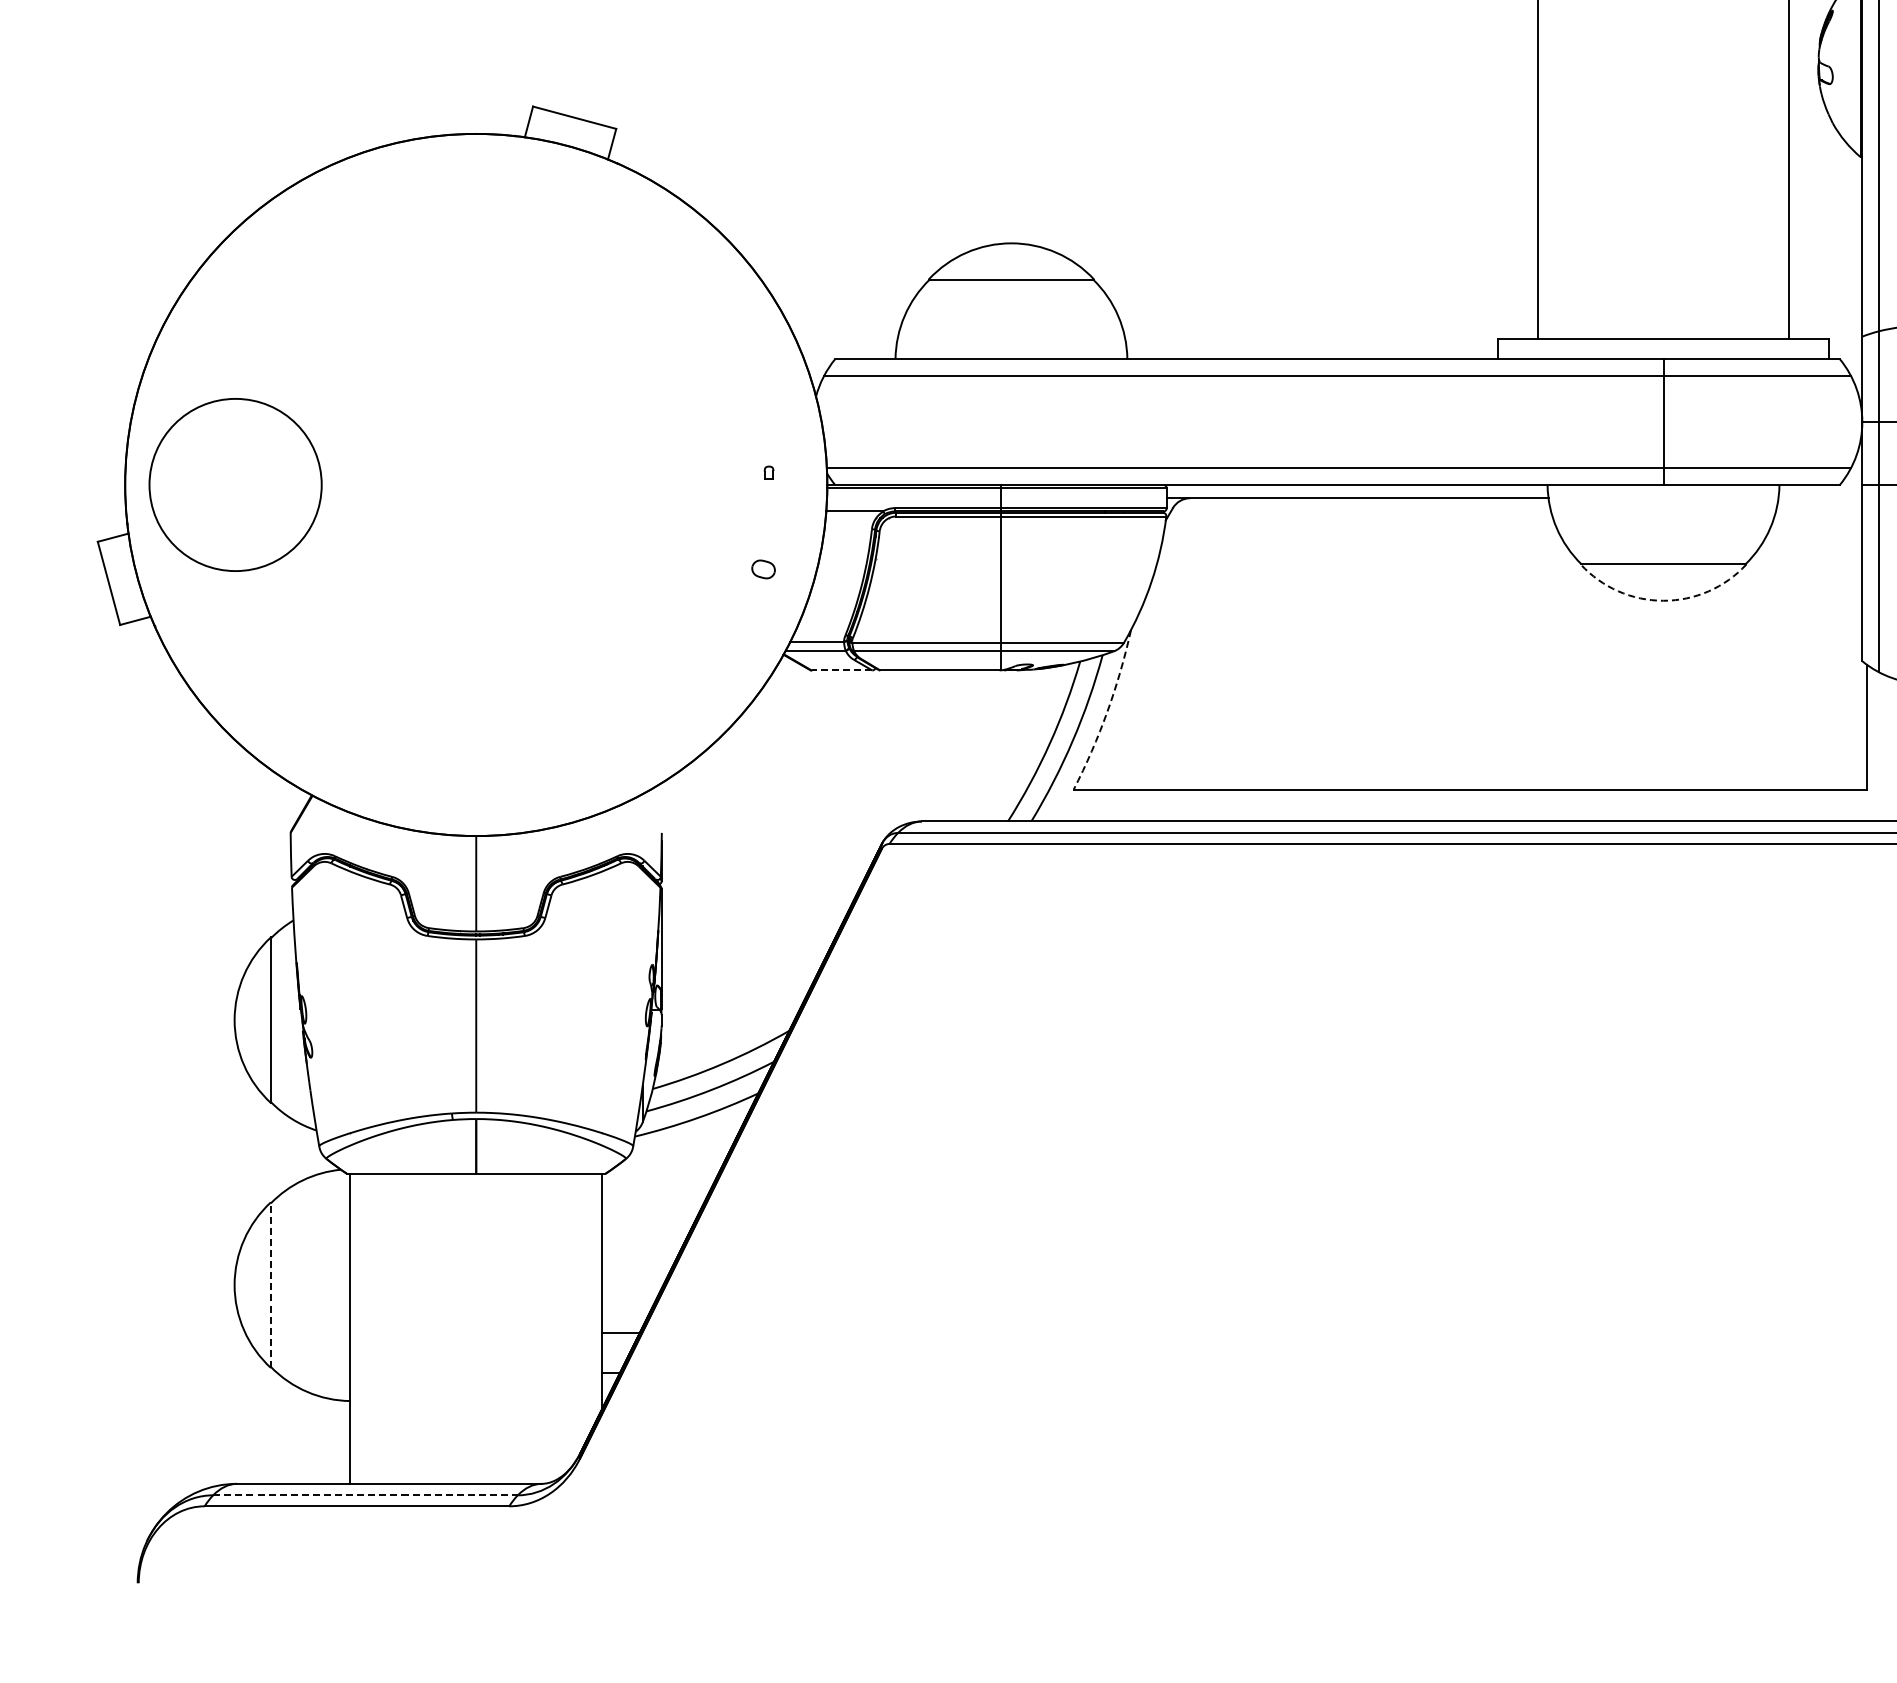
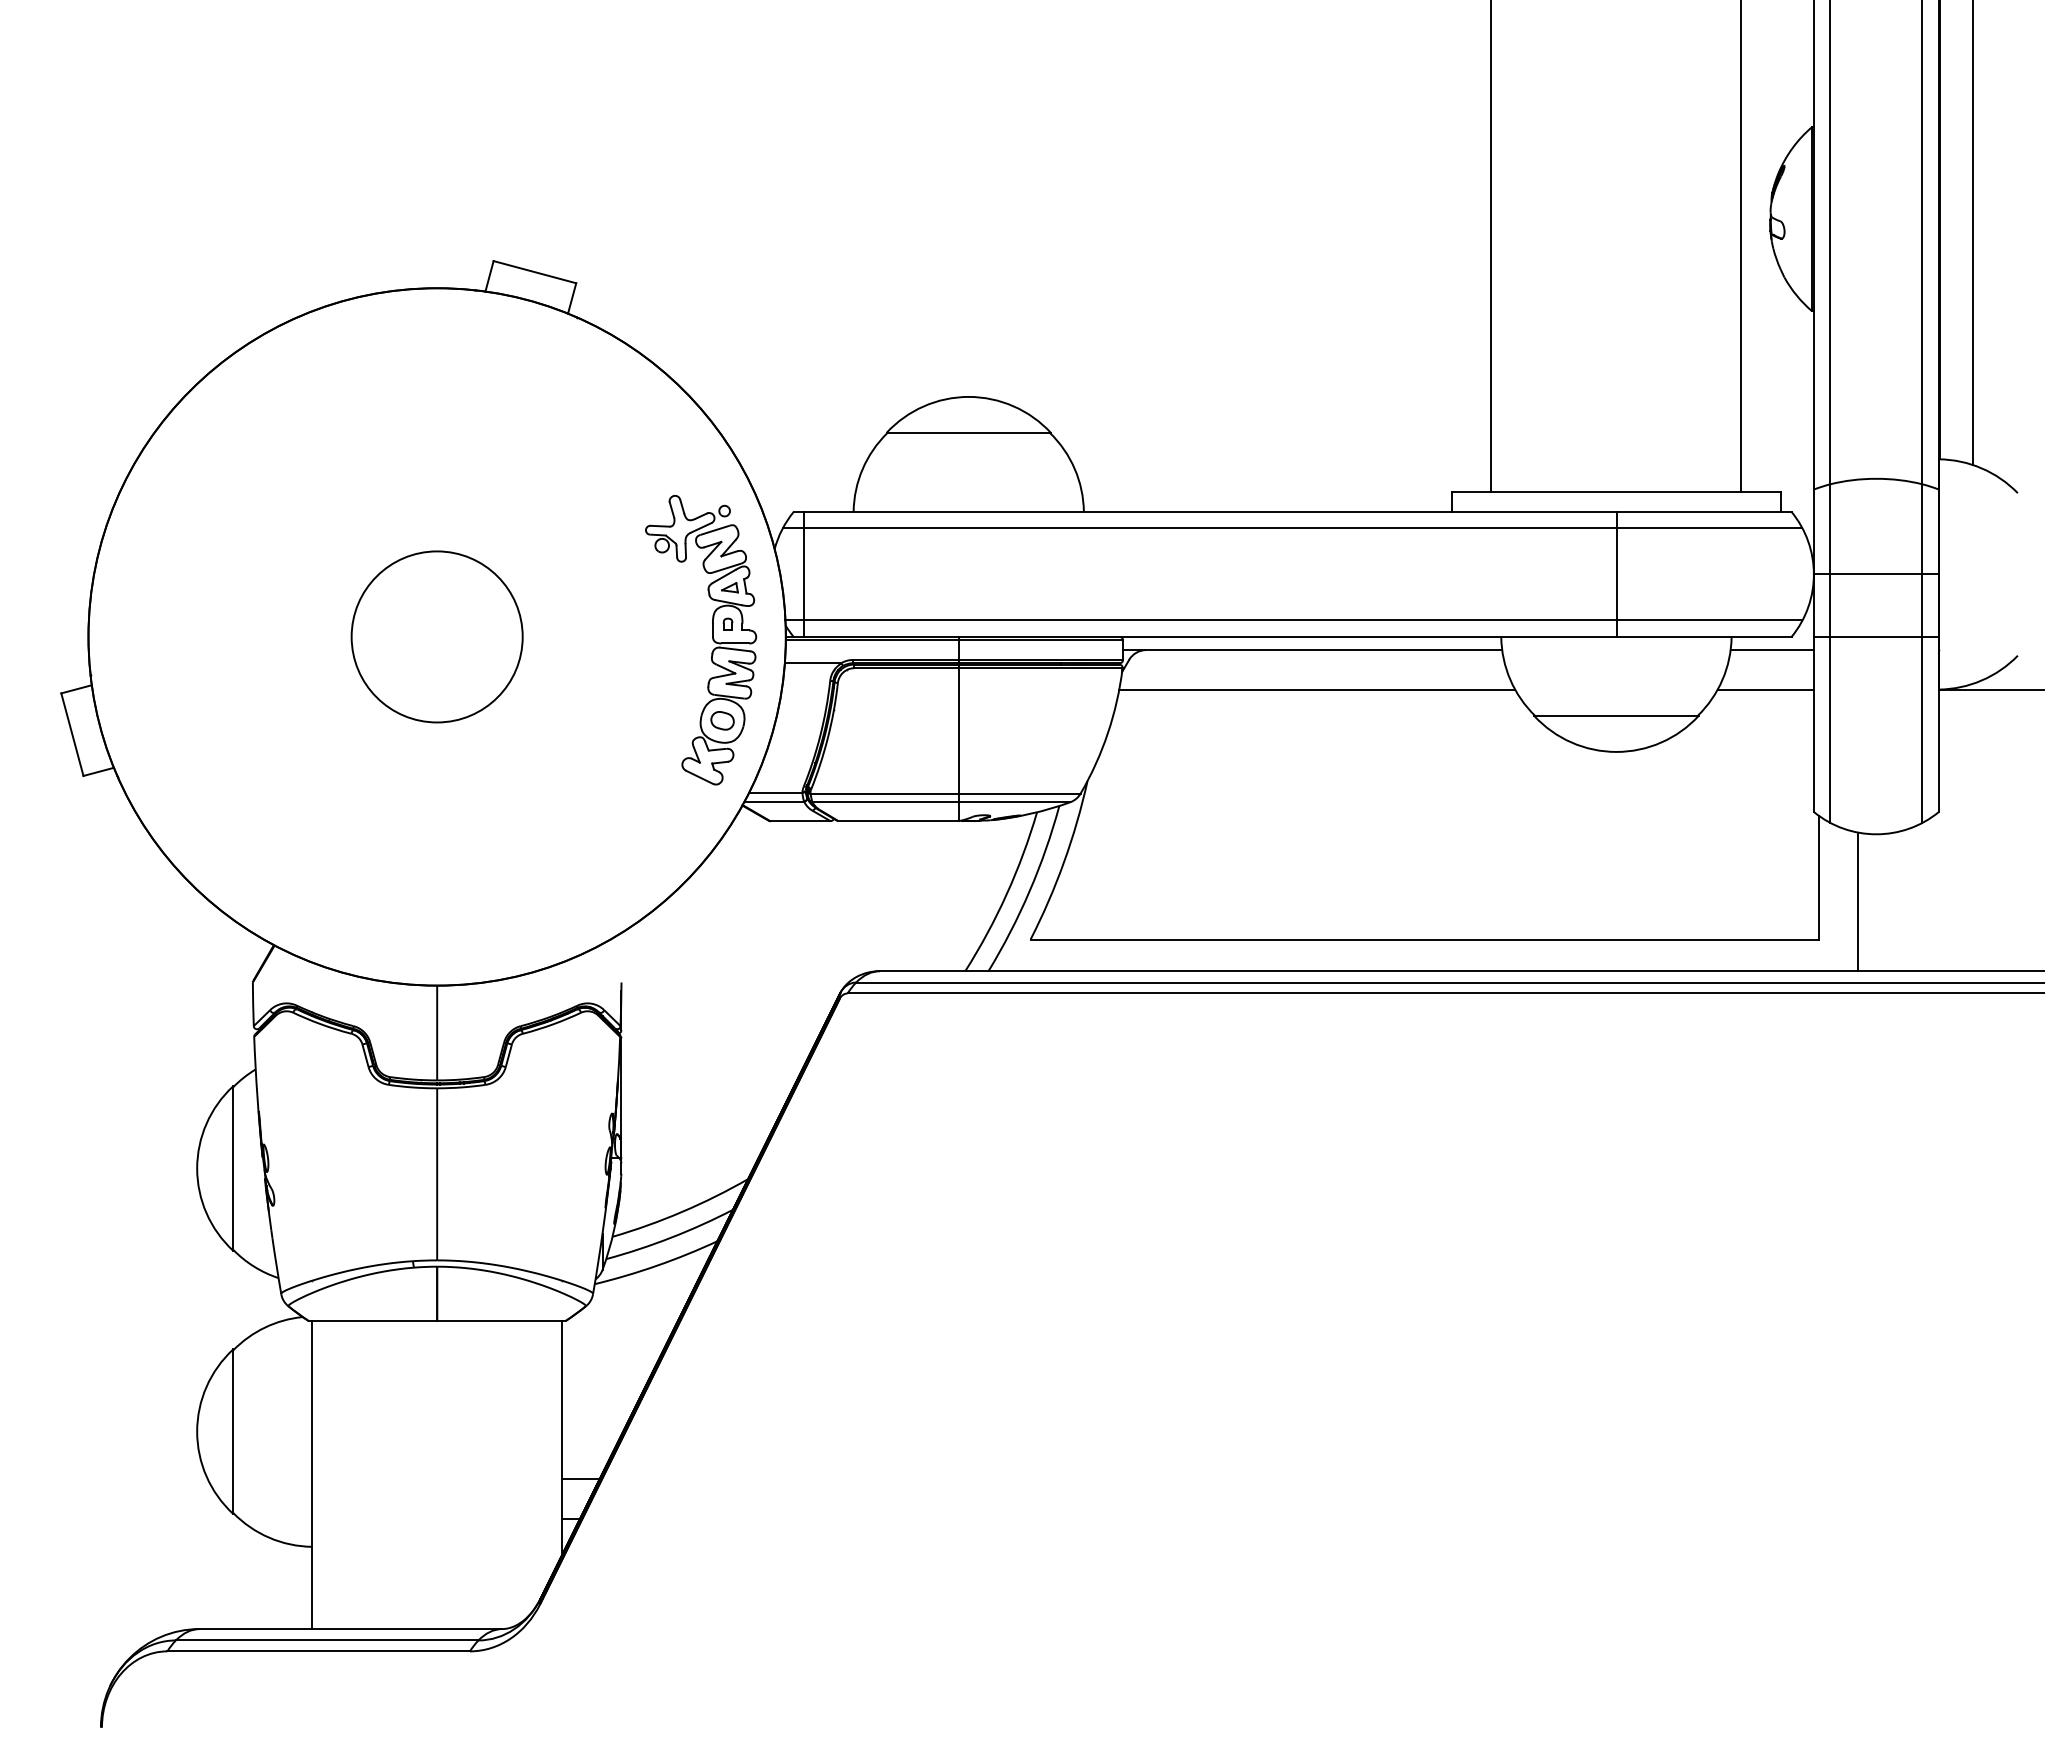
line: (846, 421) -> (804, 573), added
circle: (234, 484) -> (436, 636), moved
part: (753, 488) -> (712, 640), added
line: (1819, 498) -> (1771, 650), added
line: (1362, 537) -> (1317, 689), added
line: (1813, 537) -> (1765, 689), added
arc: (1663, 600) -> (1616, 751), dashed -> solid
line: (841, 670) -> (799, 821), dashed -> solid
arc: (1107, 712) -> (1064, 862), dashed -> solid
line: (271, 1284) -> (233, 1431), dashed -> solid
line: (365, 1495) -> (327, 1640), dashed -> solid

